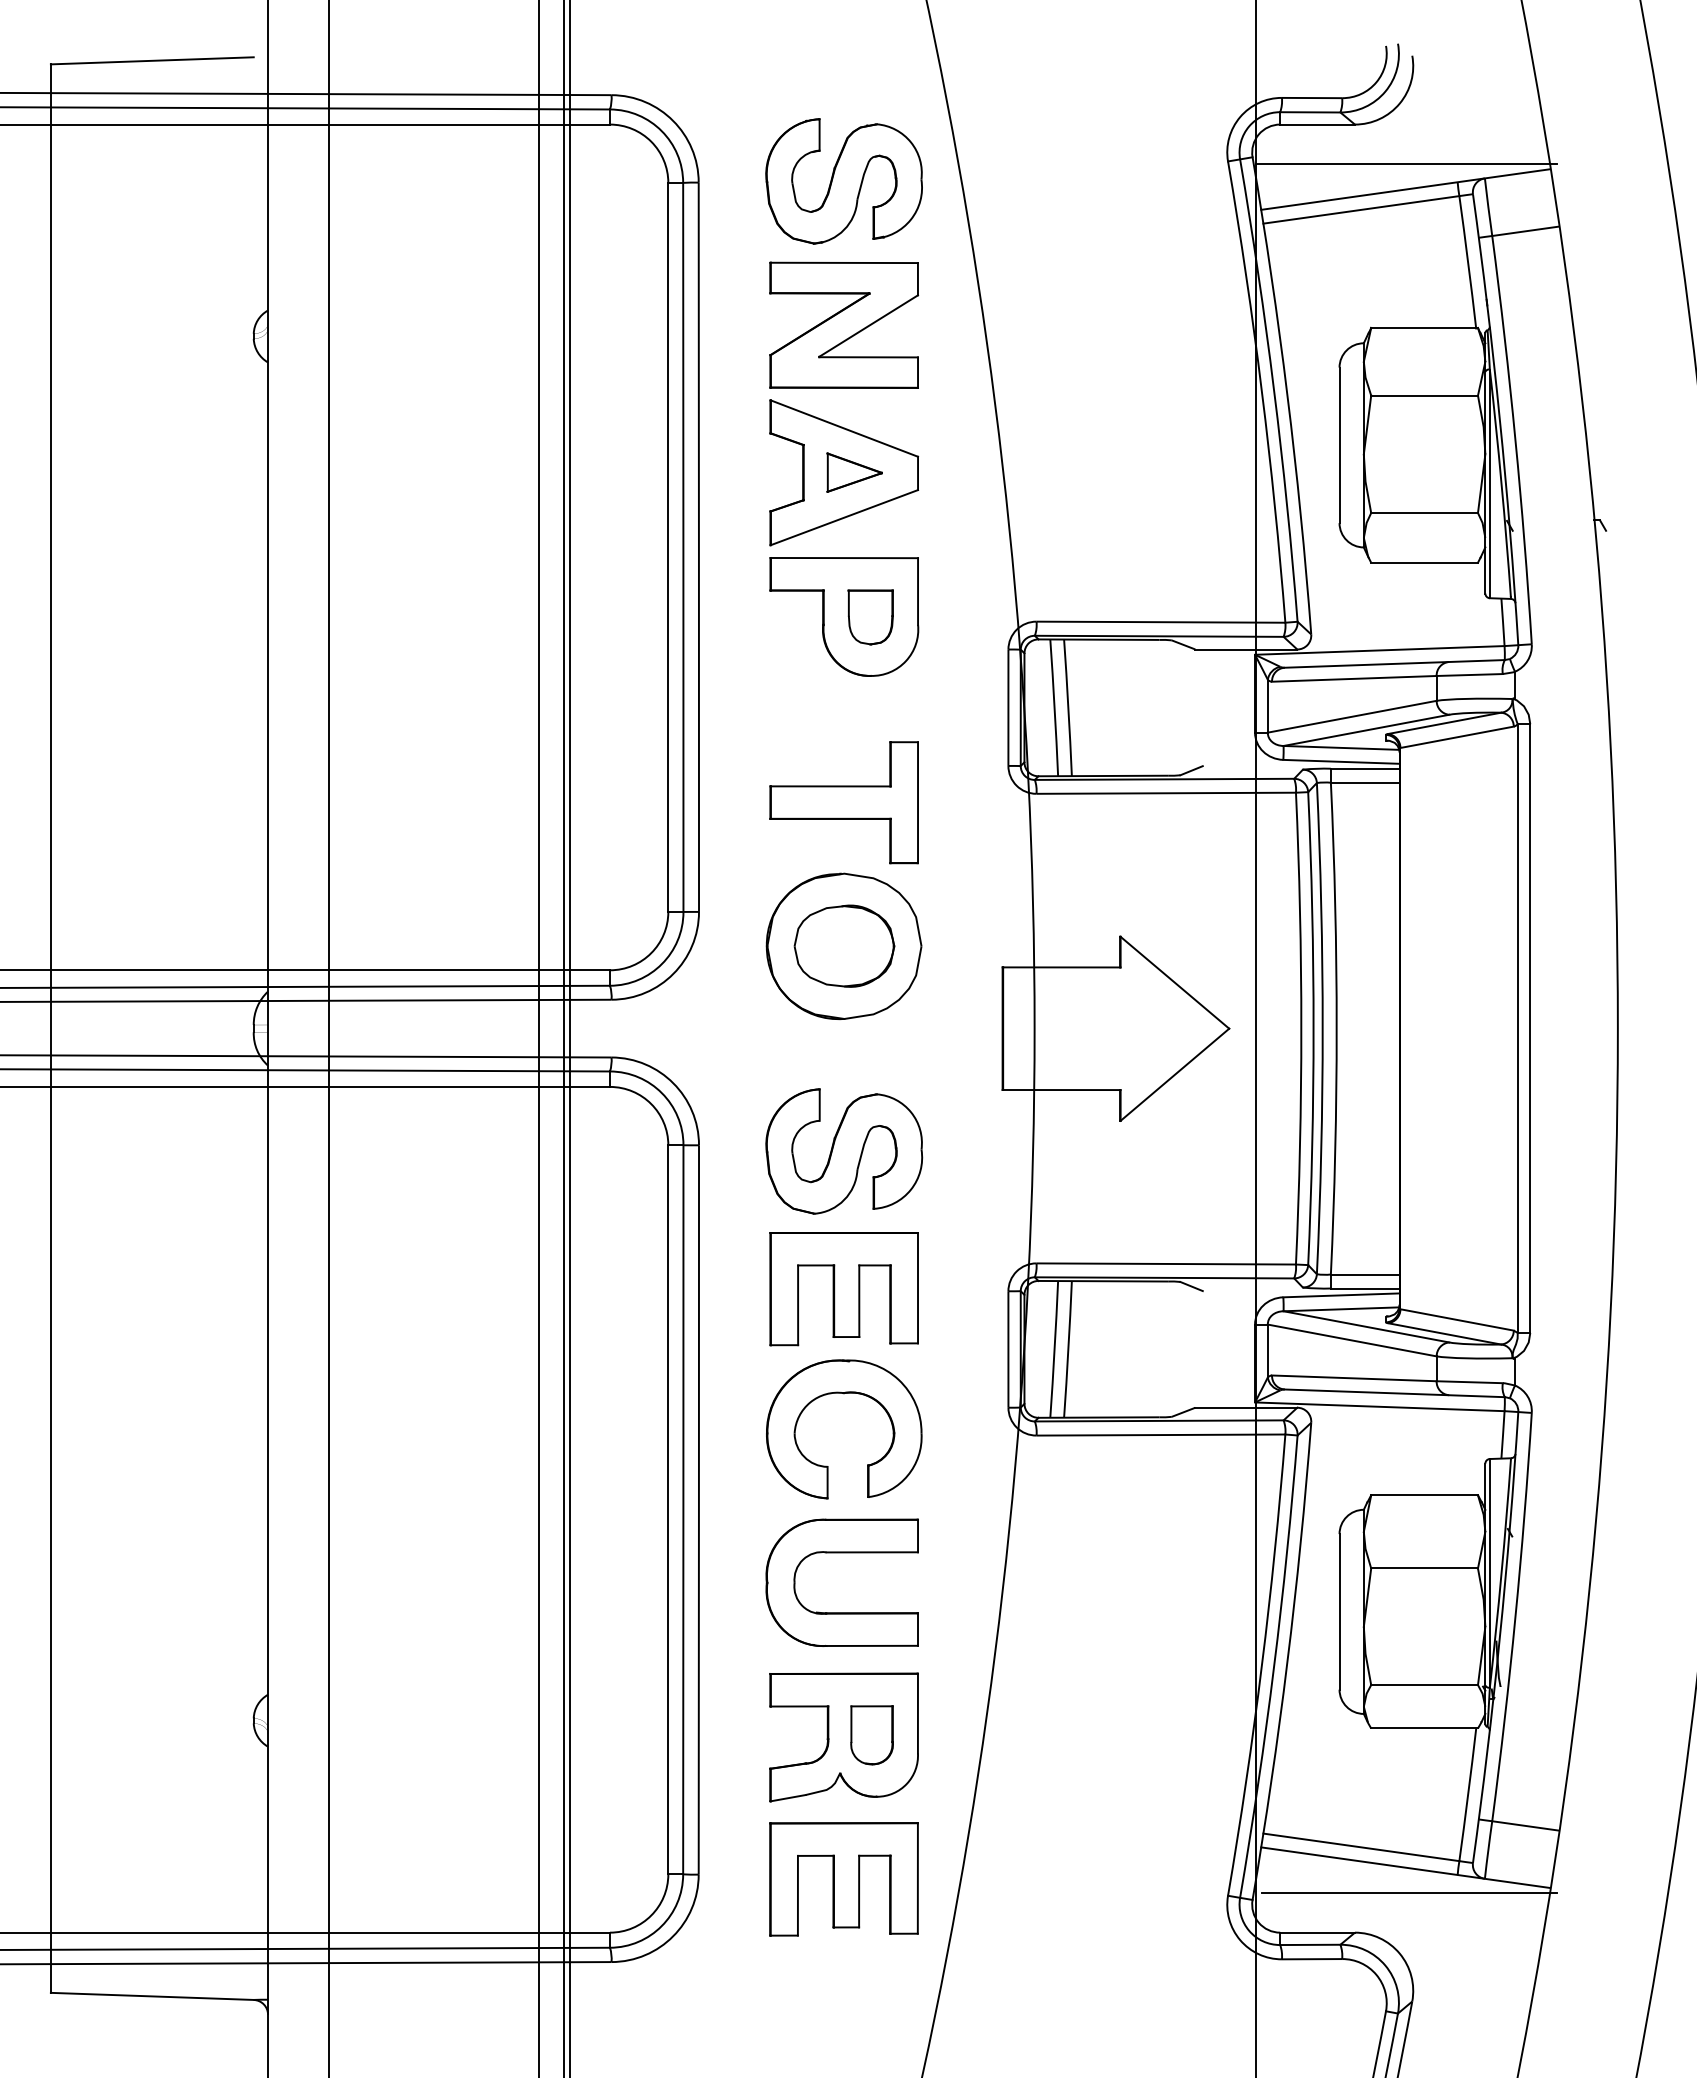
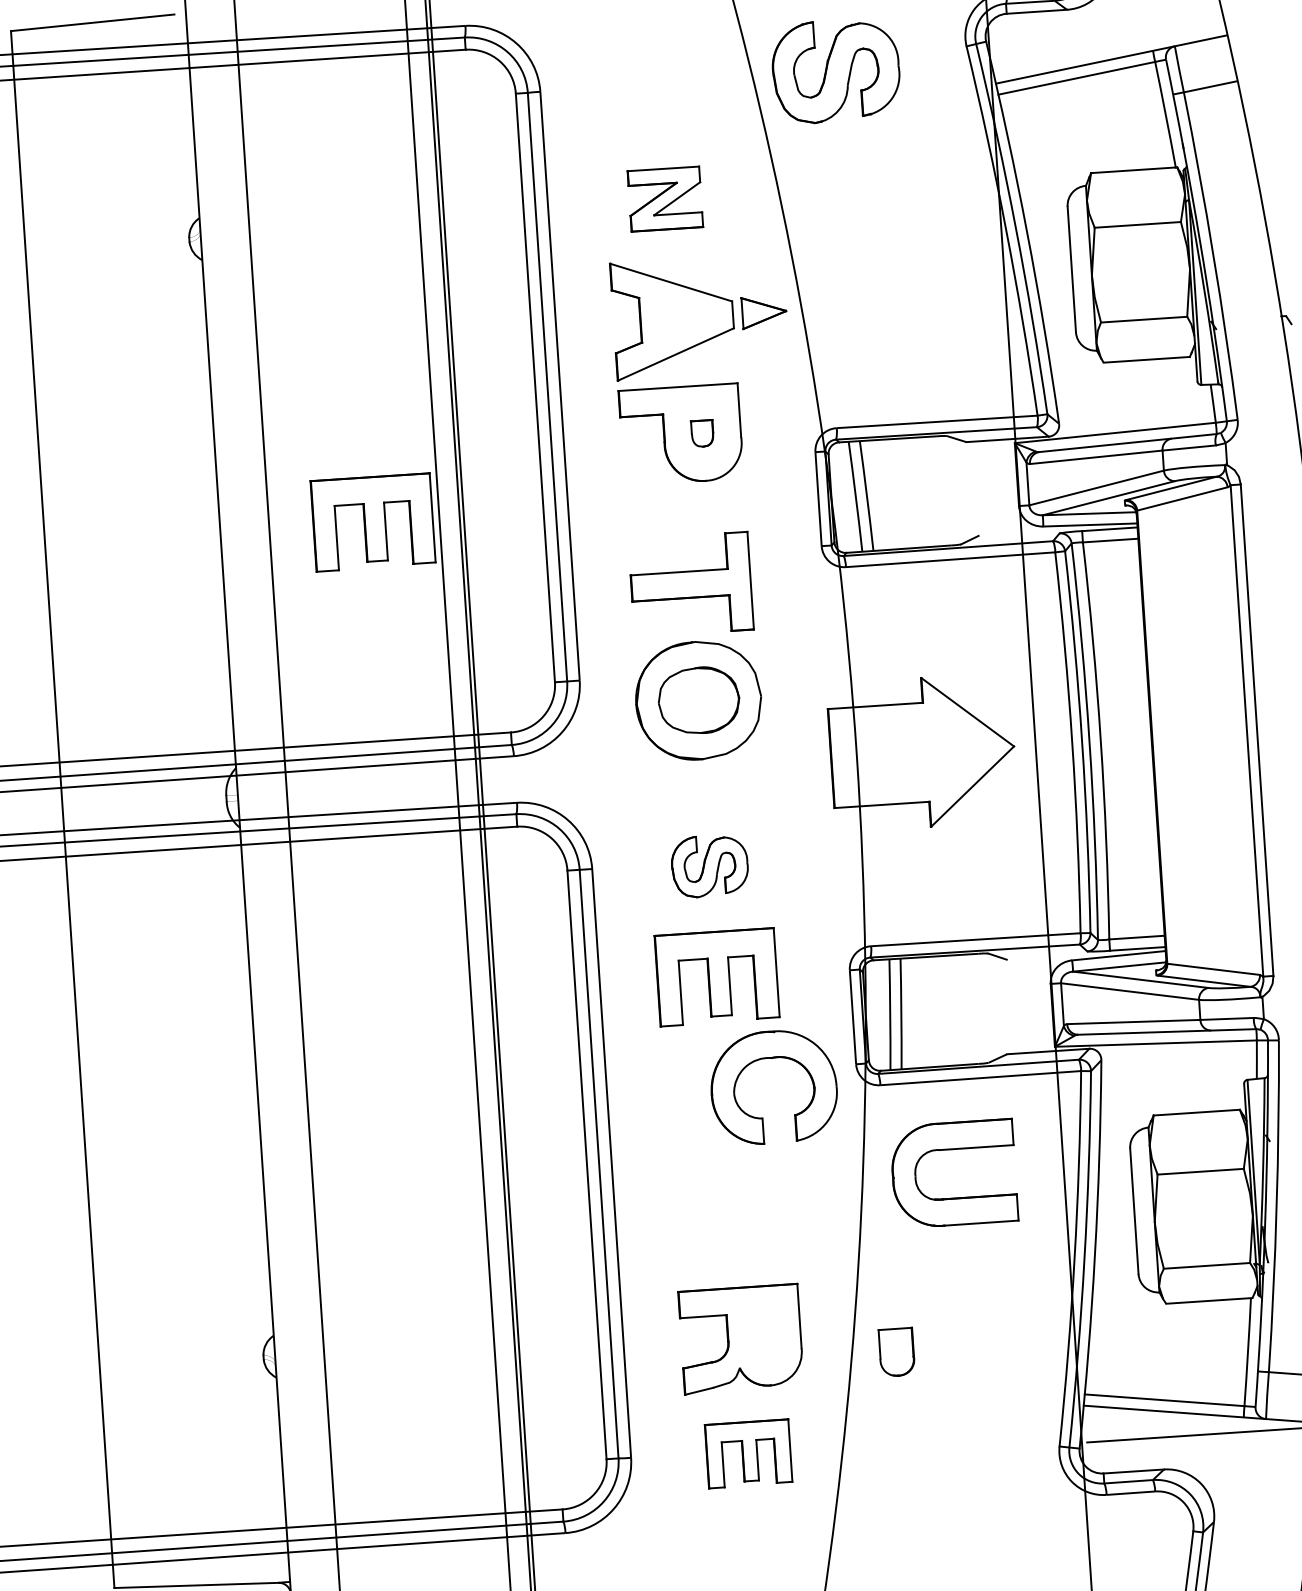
line: (1405, 164) -> (1110, 39), removed
part: (843, 181) -> (835, 71), moved
part: (843, 324) -> (664, 198), size x0.6
part: (854, 472) -> (764, 312), moved
part: (870, 617) -> (702, 433), size x0.6
part: (456, 700) -> (372, 522), added
part: (844, 1151) -> (710, 866), size x0.6
part: (844, 1394) -> (772, 1059), moved
part: (841, 1553) -> (951, 1150), moved
part: (871, 1735) -> (896, 1352), moved
part: (843, 1879) -> (748, 1453), size x0.7

